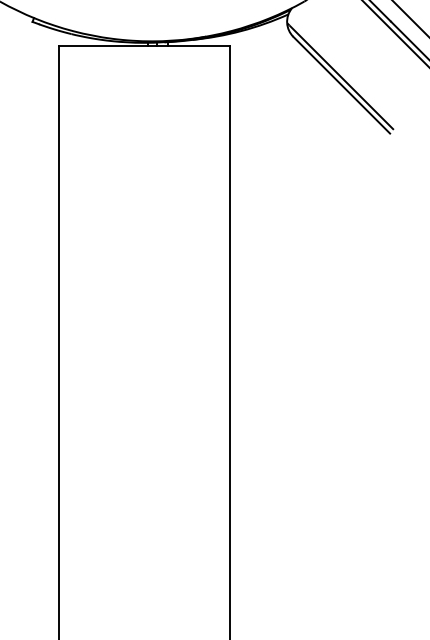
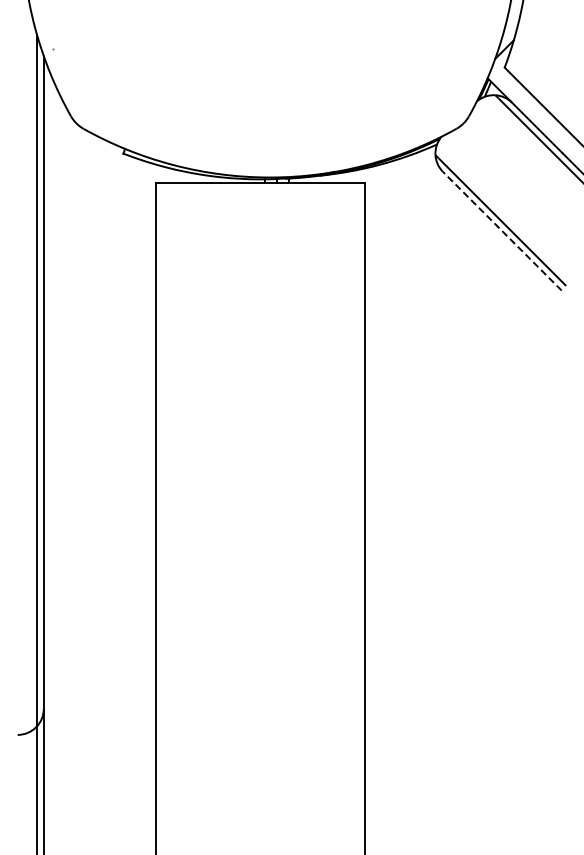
line: (341, 85) -> (502, 231), solid -> dashed

